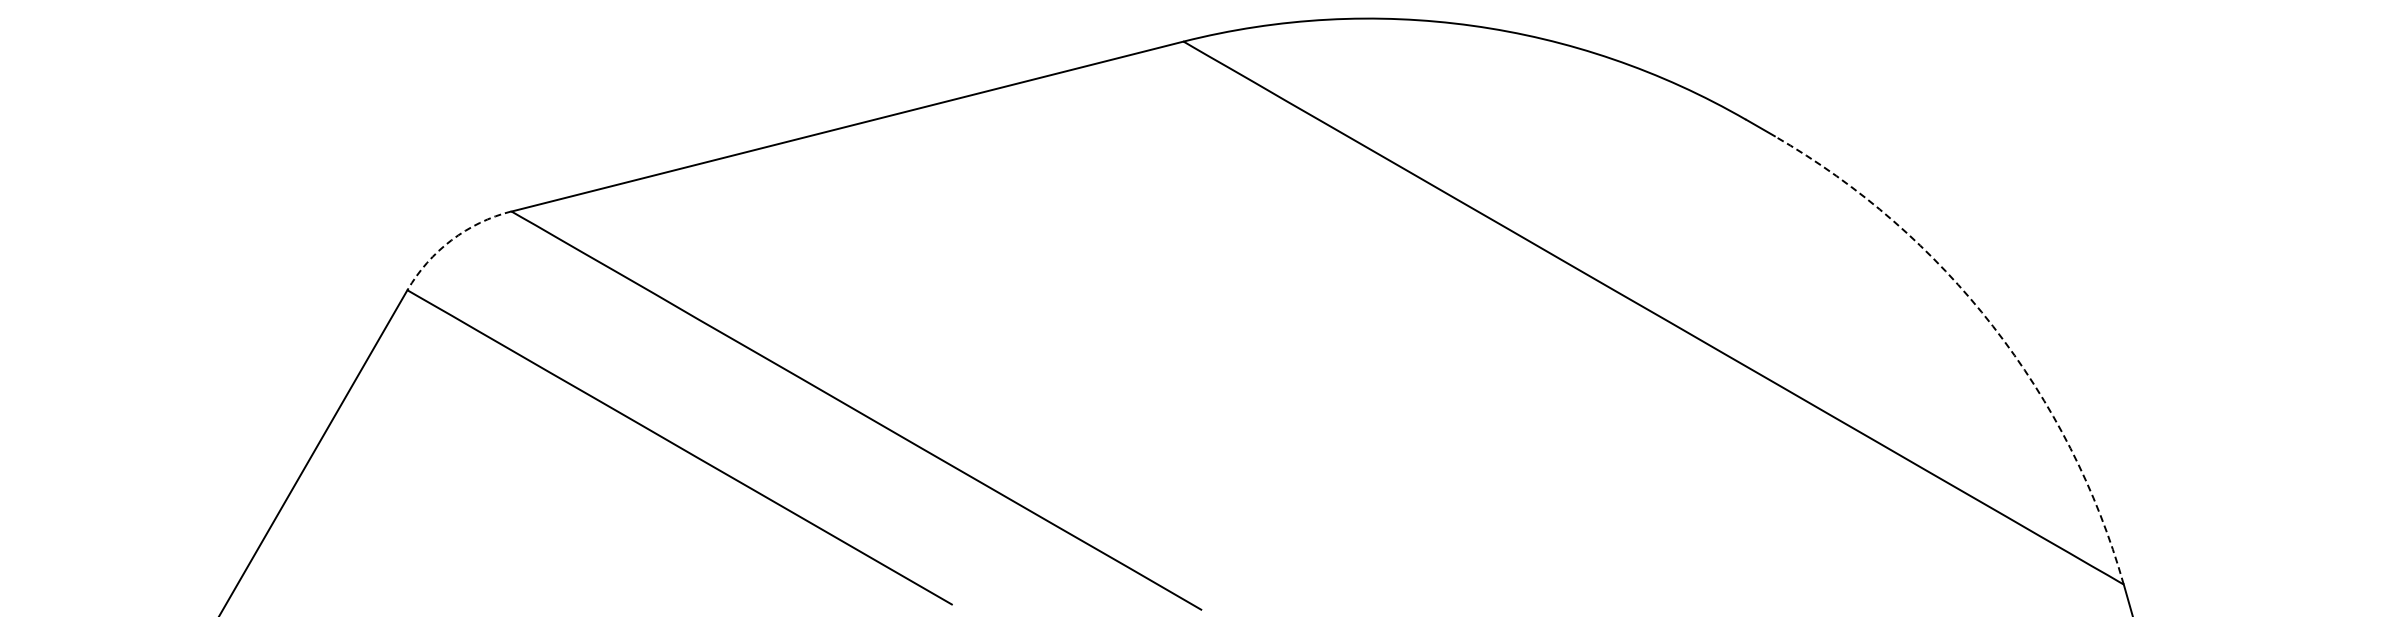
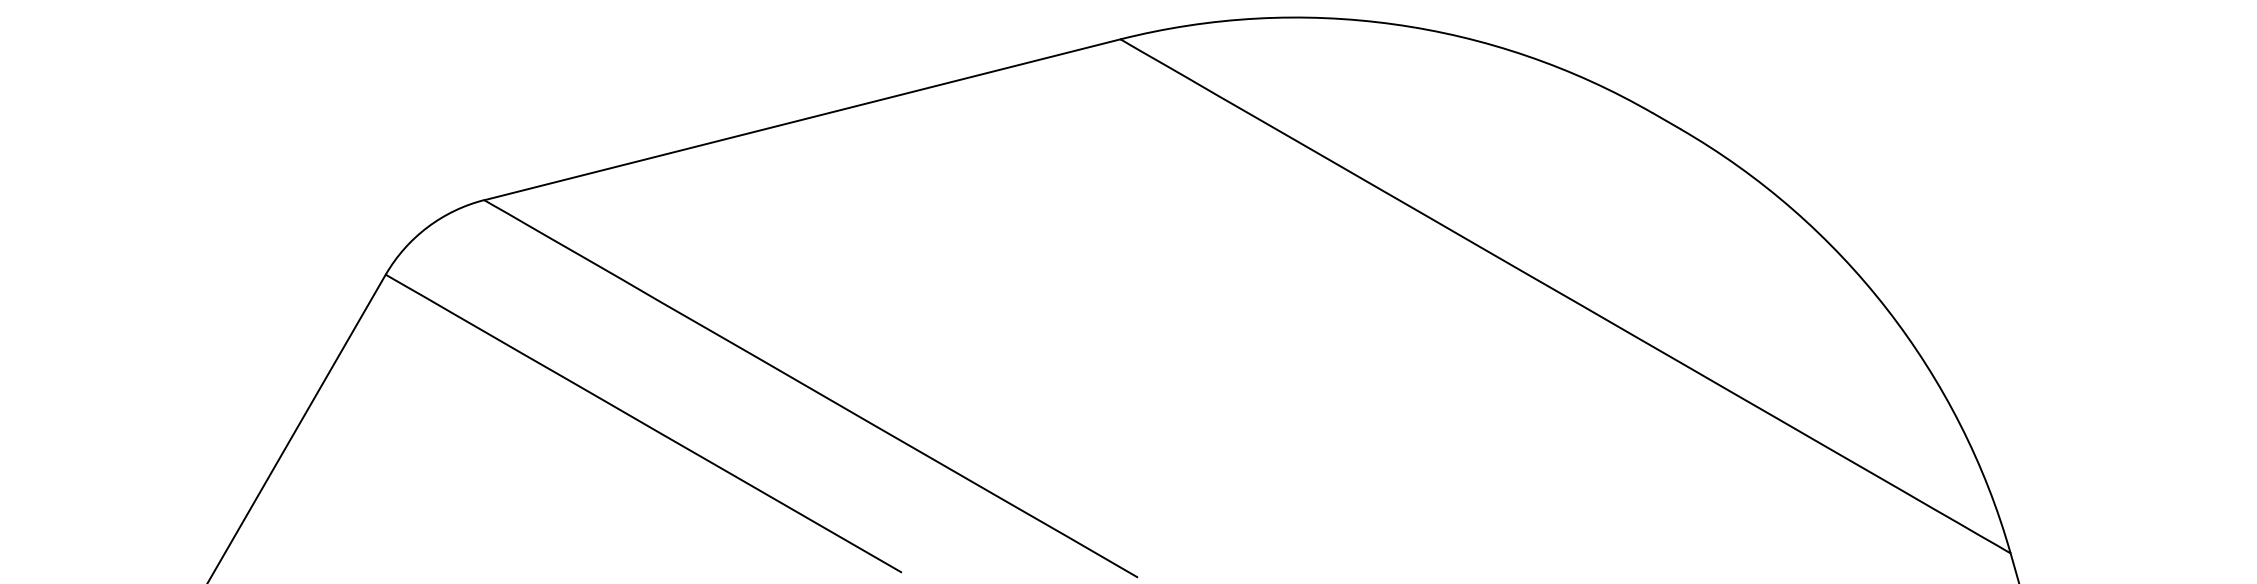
arc: (451, 240) -> (427, 227), dashed -> solid
arc: (1993, 326) -> (1887, 309), dashed -> solid

